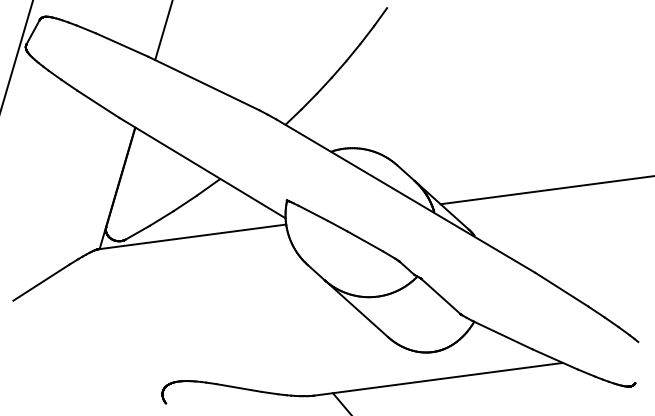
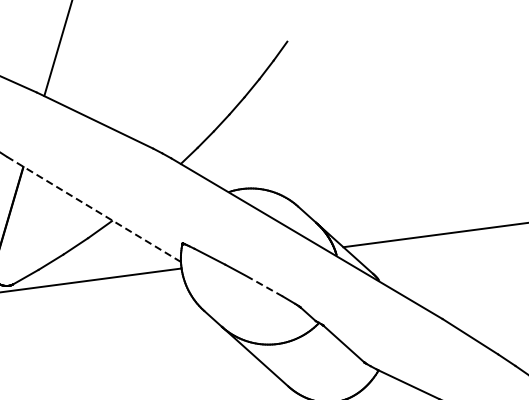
line: (202, 167) -> (93, 208), solid -> dashed
line: (364, 241) -> (263, 286), solid -> dashed

